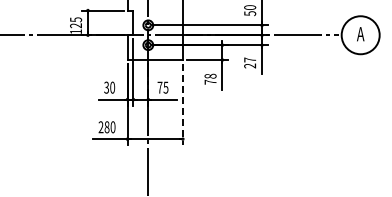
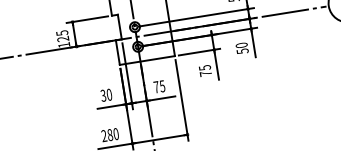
text: (250, 62) -> (242, 47), 27 -> 50
text: (210, 75) -> (204, 67), 78 -> 75
line: (182, 104) -> (181, 100), dashed -> solid

